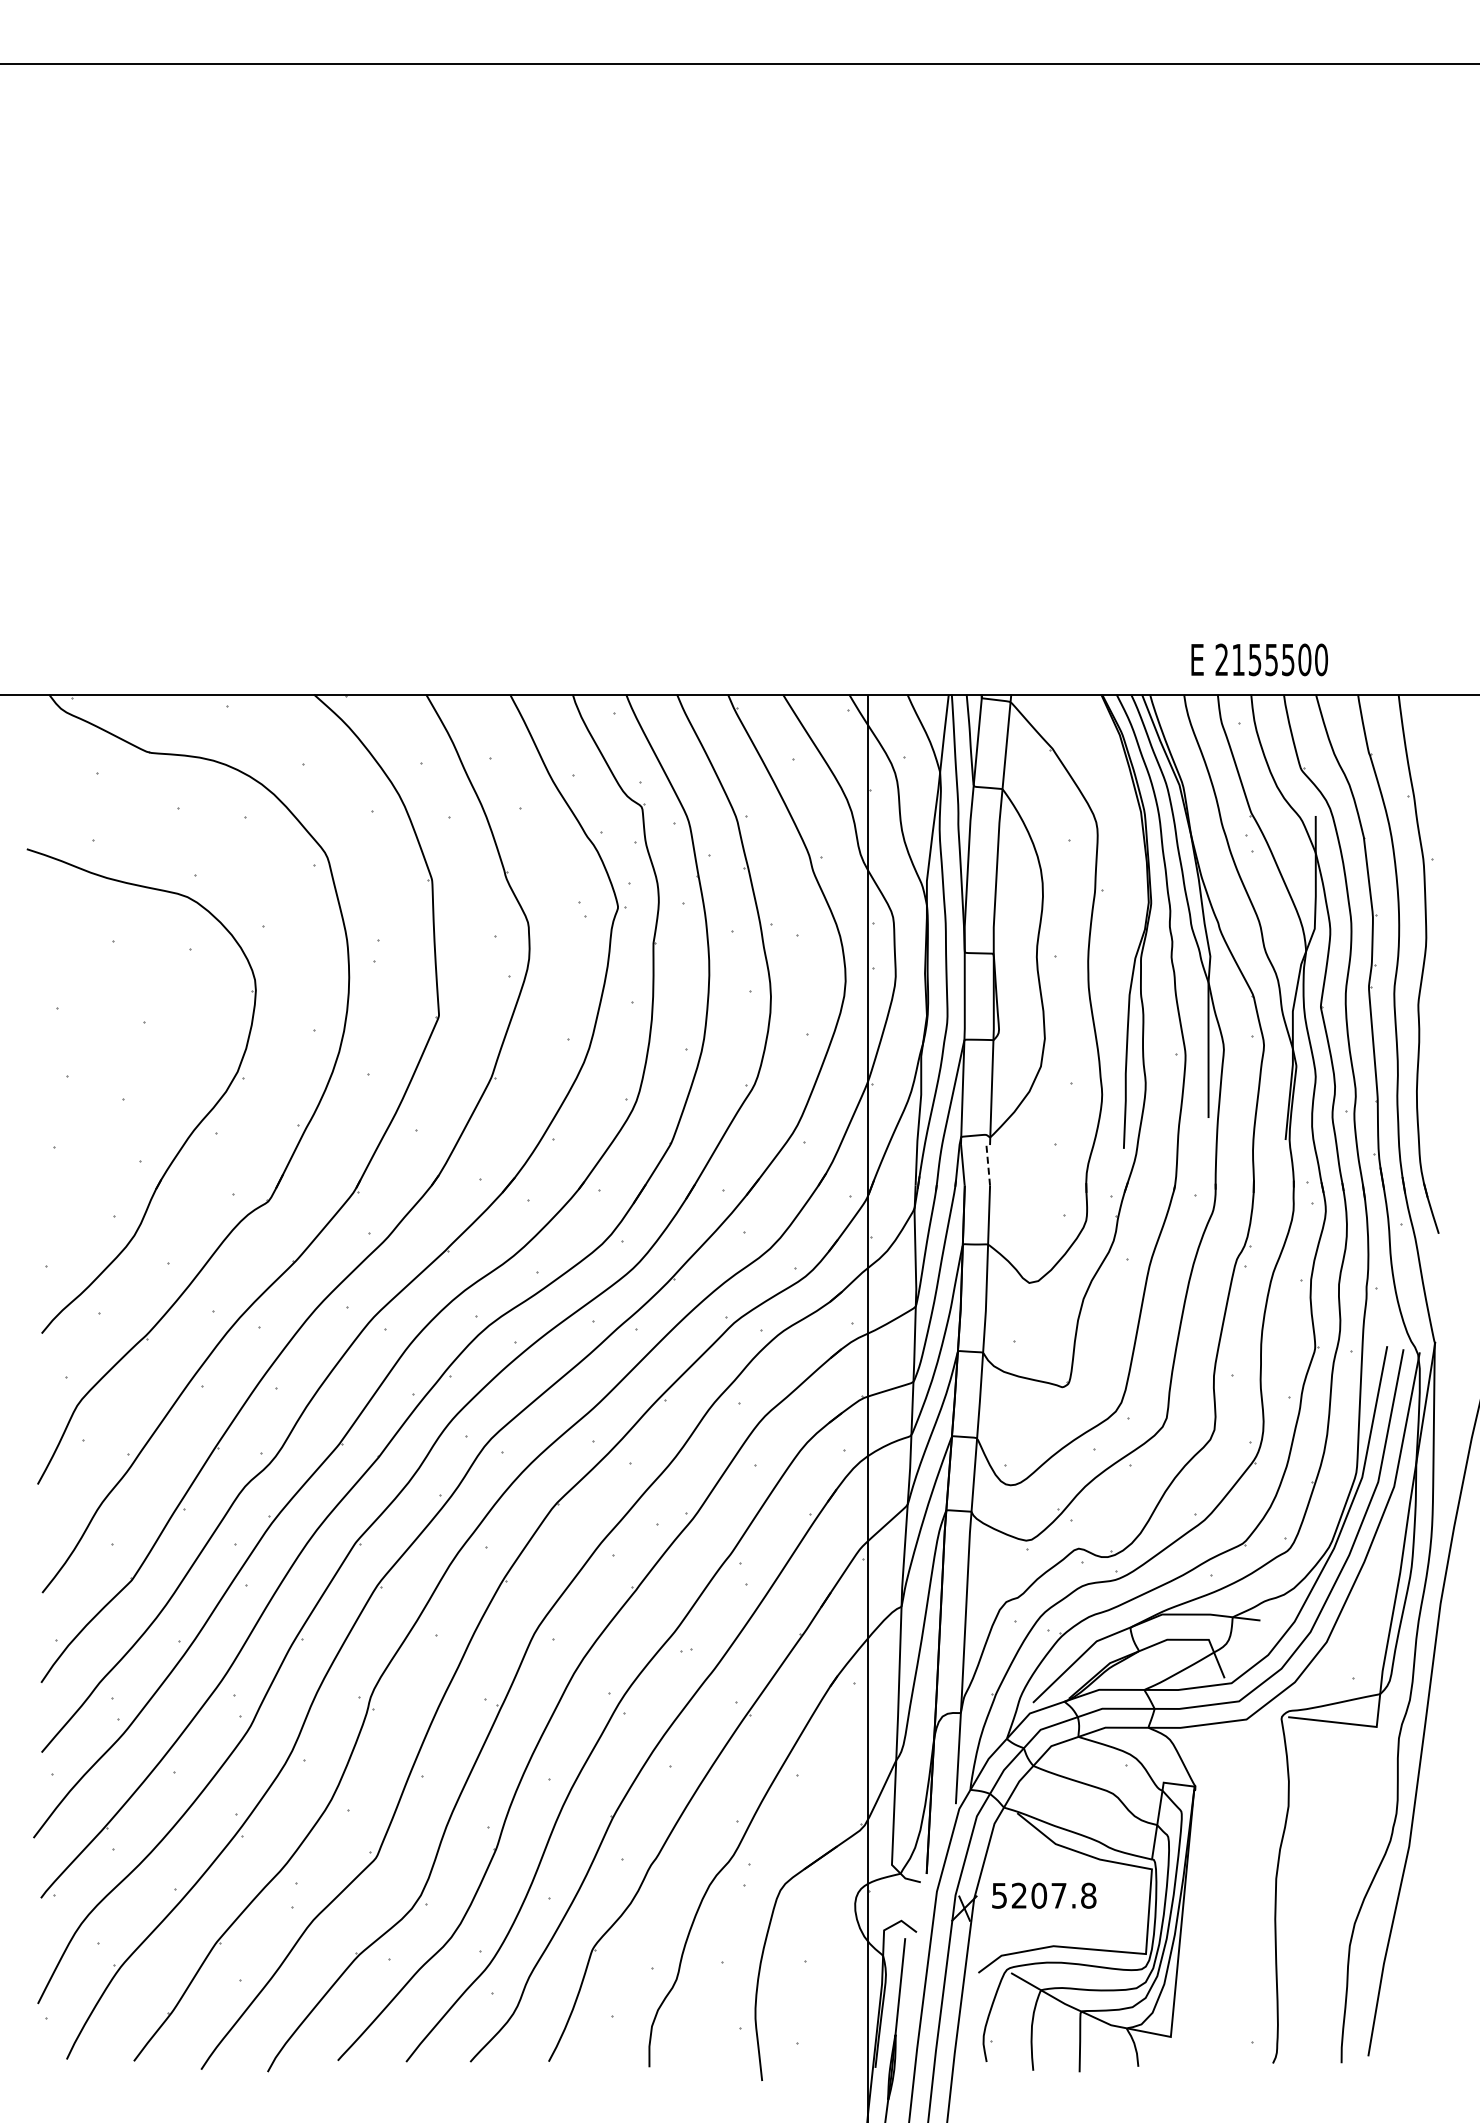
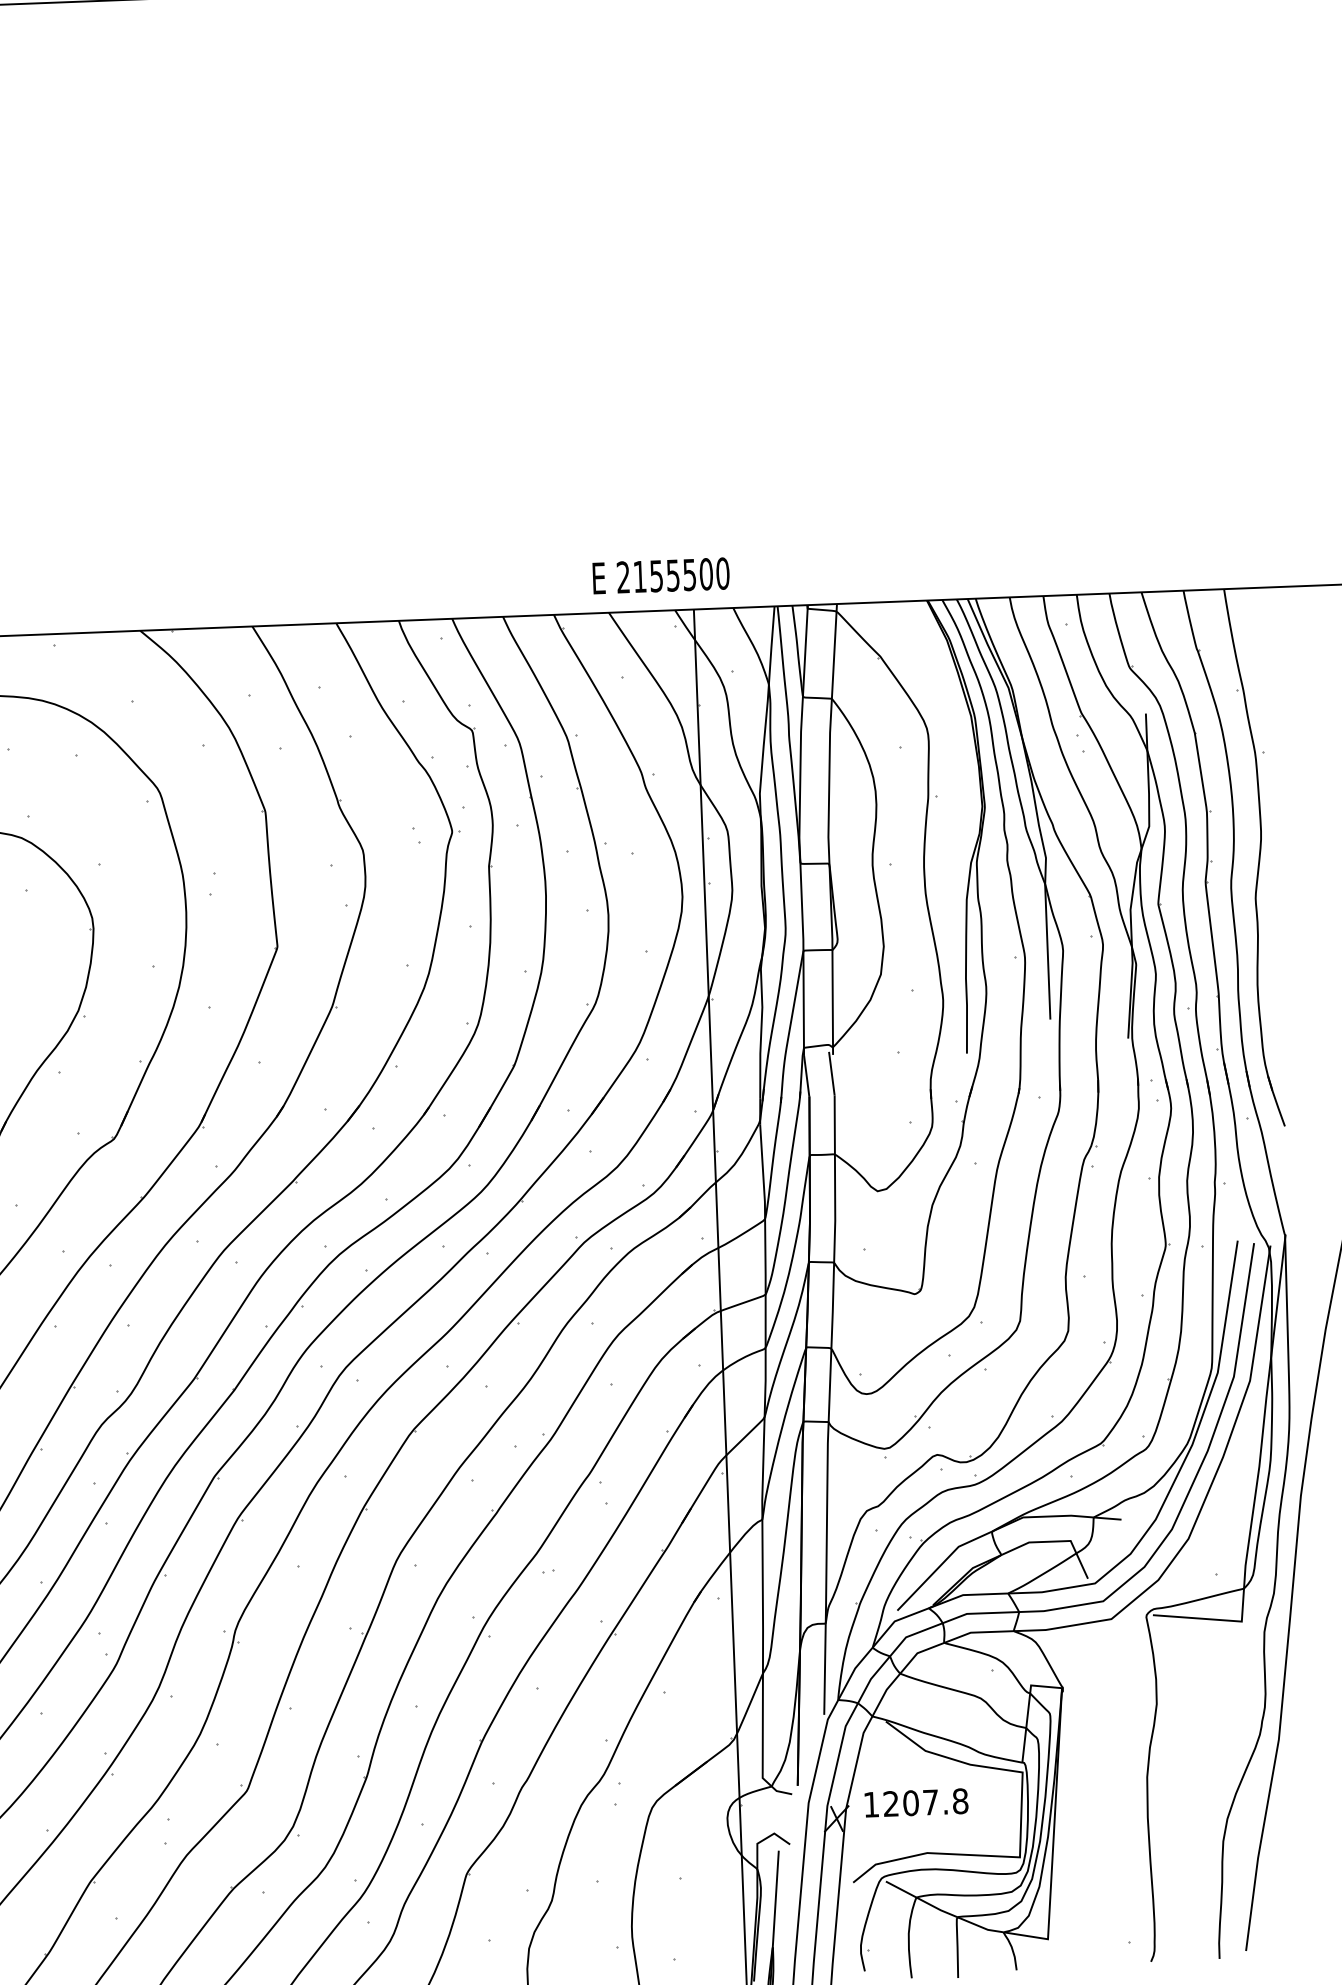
text: (1259, 659) -> (661, 575), moved
line: (988, 1163) -> (832, 1073), dashed -> solid
text: (999, 1895) -> (871, 1804), 5207.8 -> 1207.8

